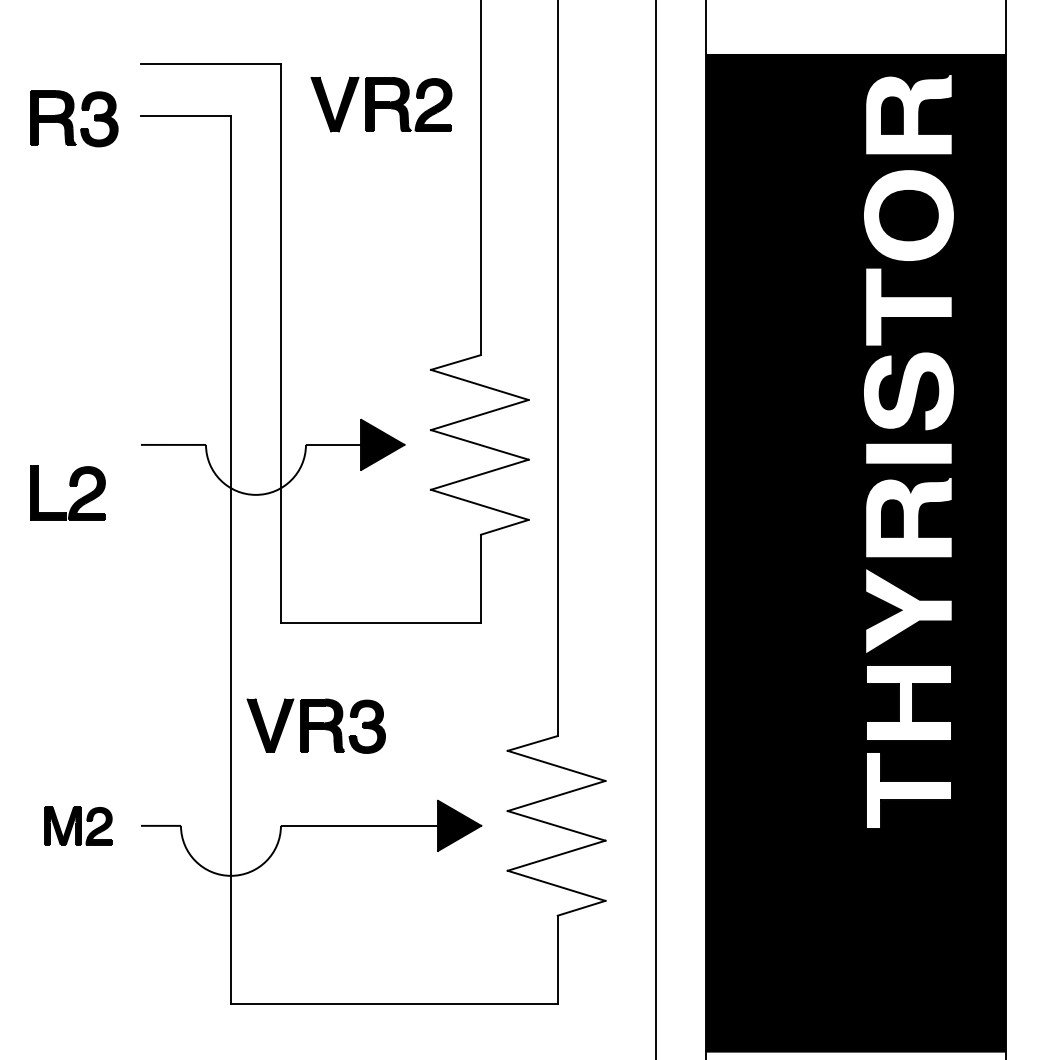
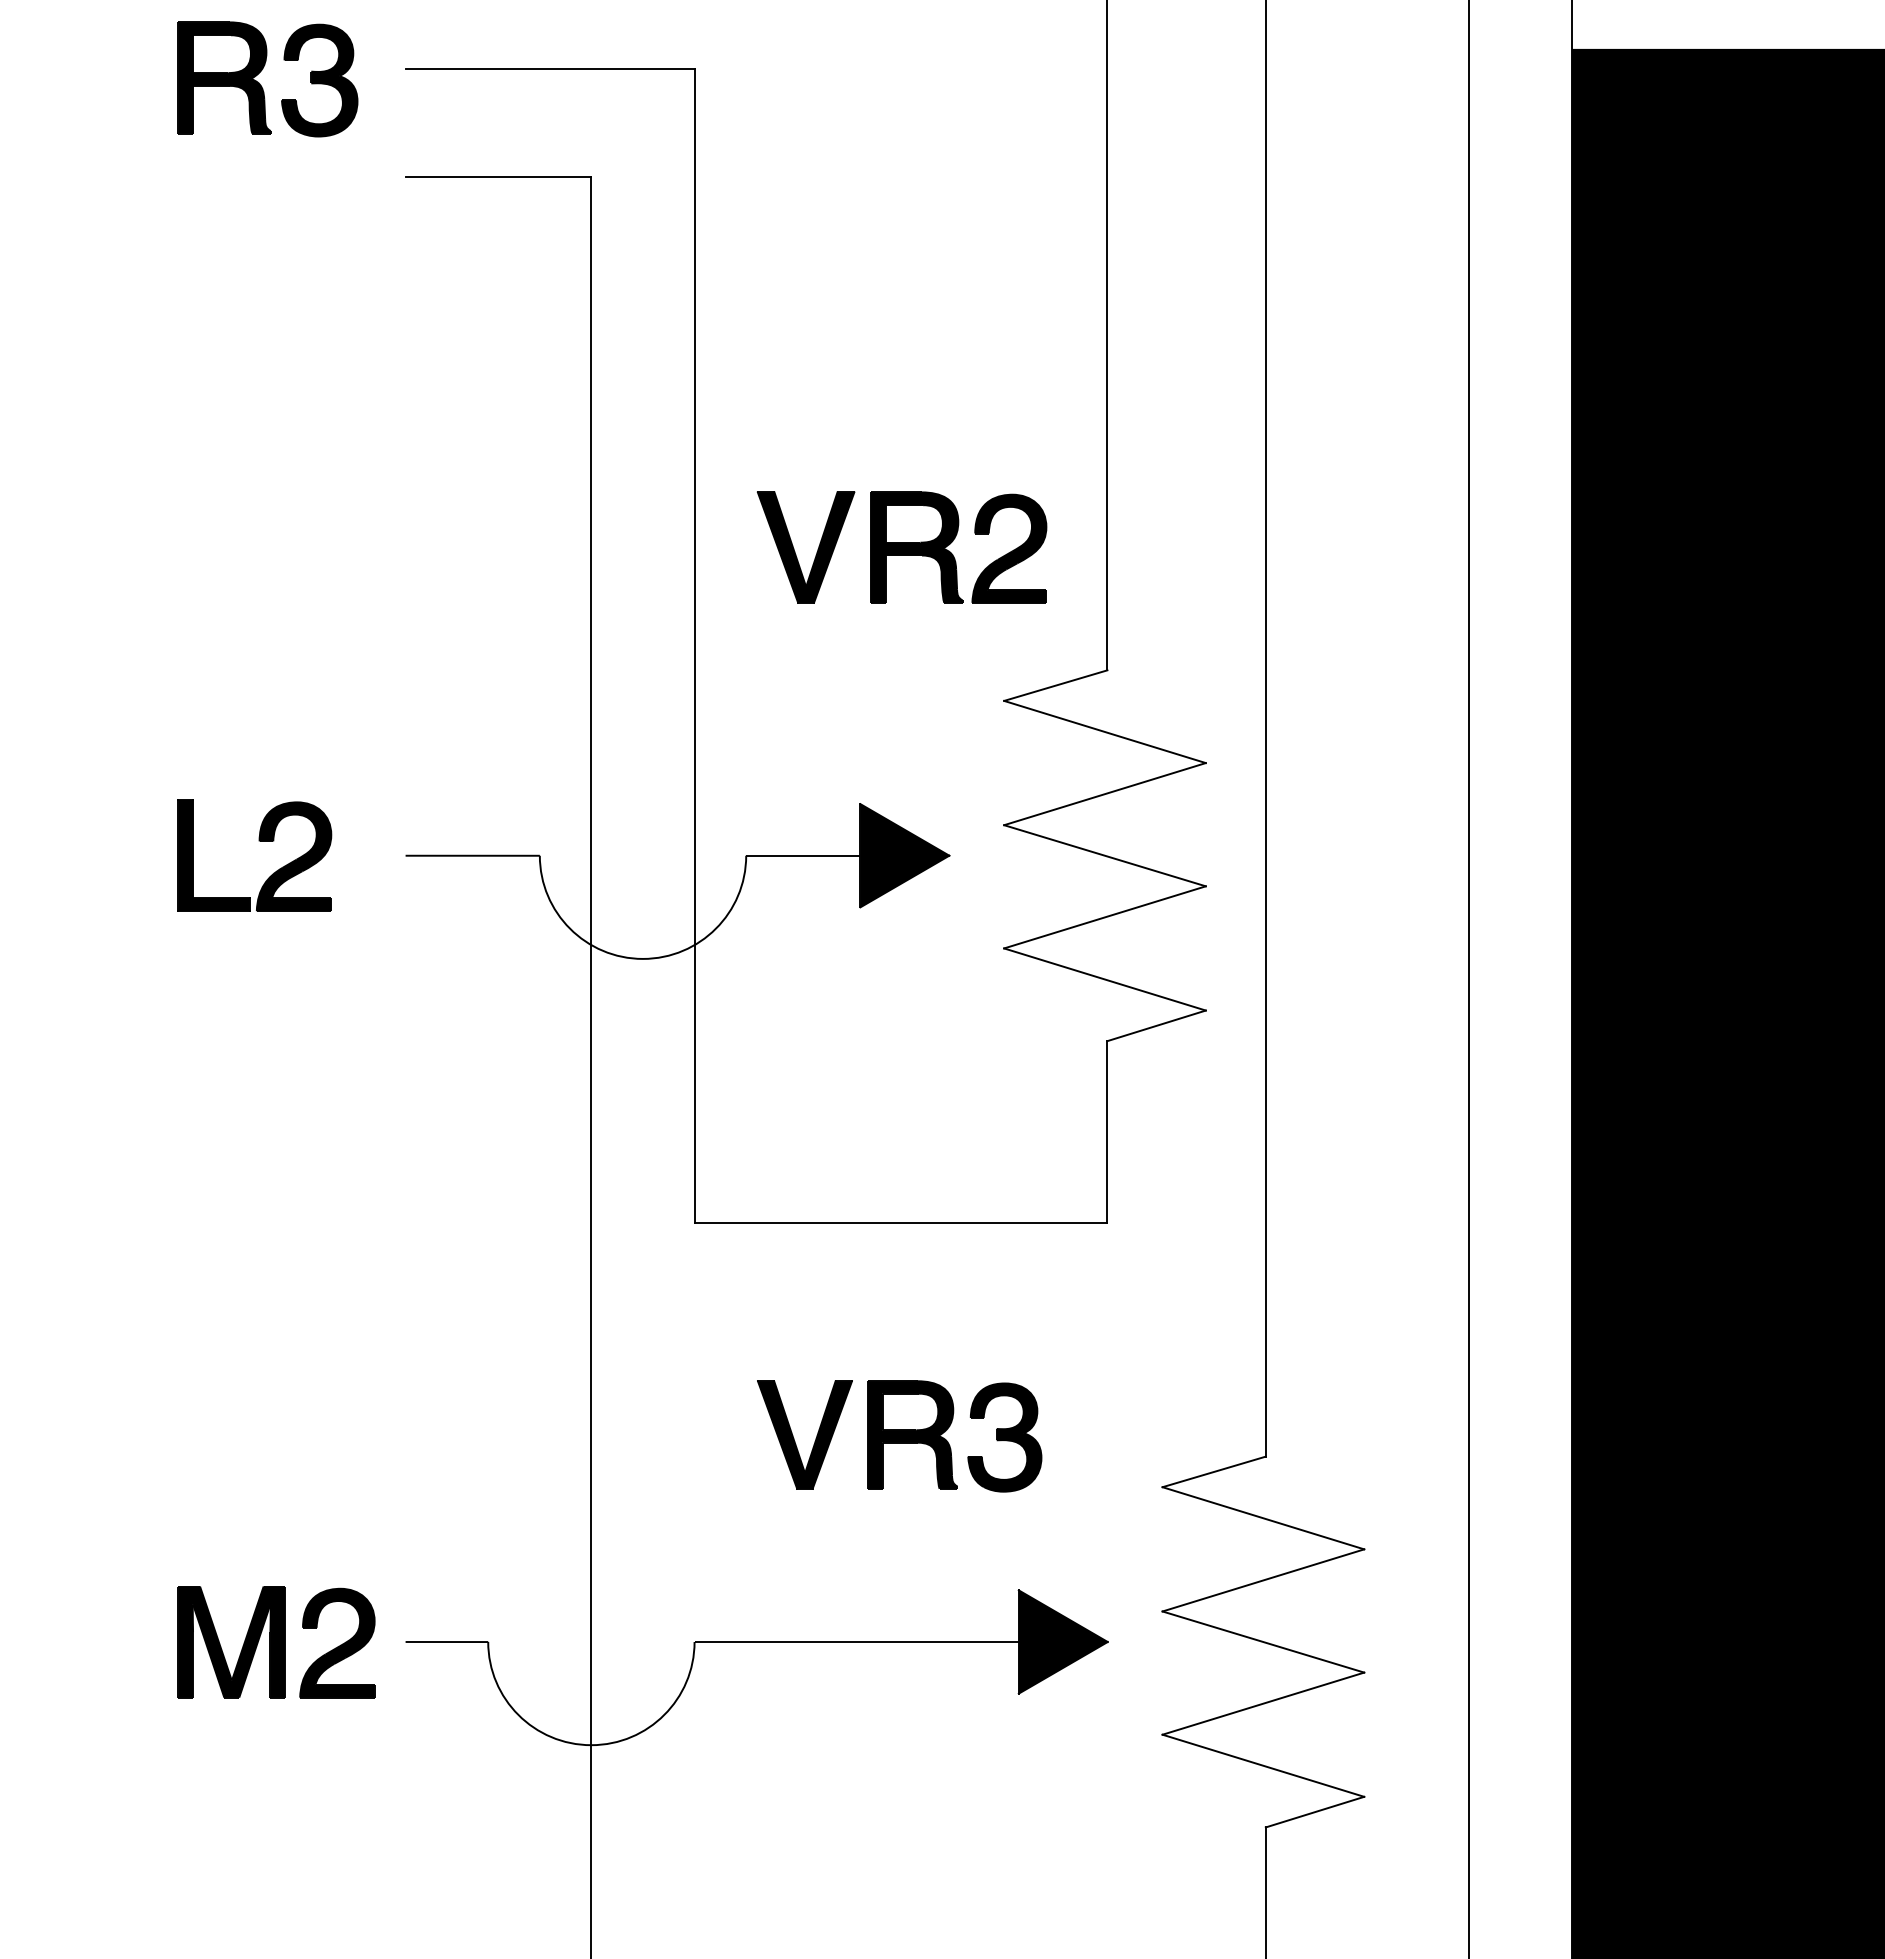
part: (381, 104) -> (902, 547), moved
part: (74, 118) -> (268, 78), moved
part: (70, 486) -> (260, 842), moved
part: (315, 725) -> (897, 1434), moved
part: (78, 825) -> (276, 1641), size x1.43

